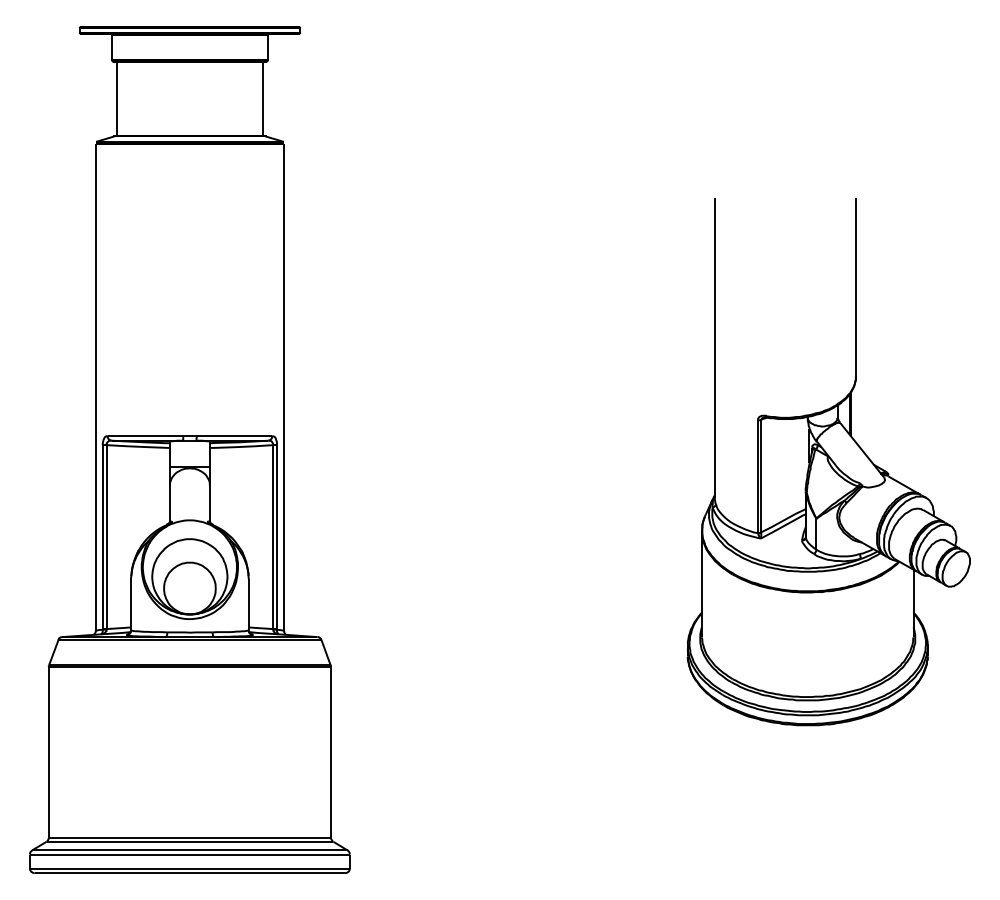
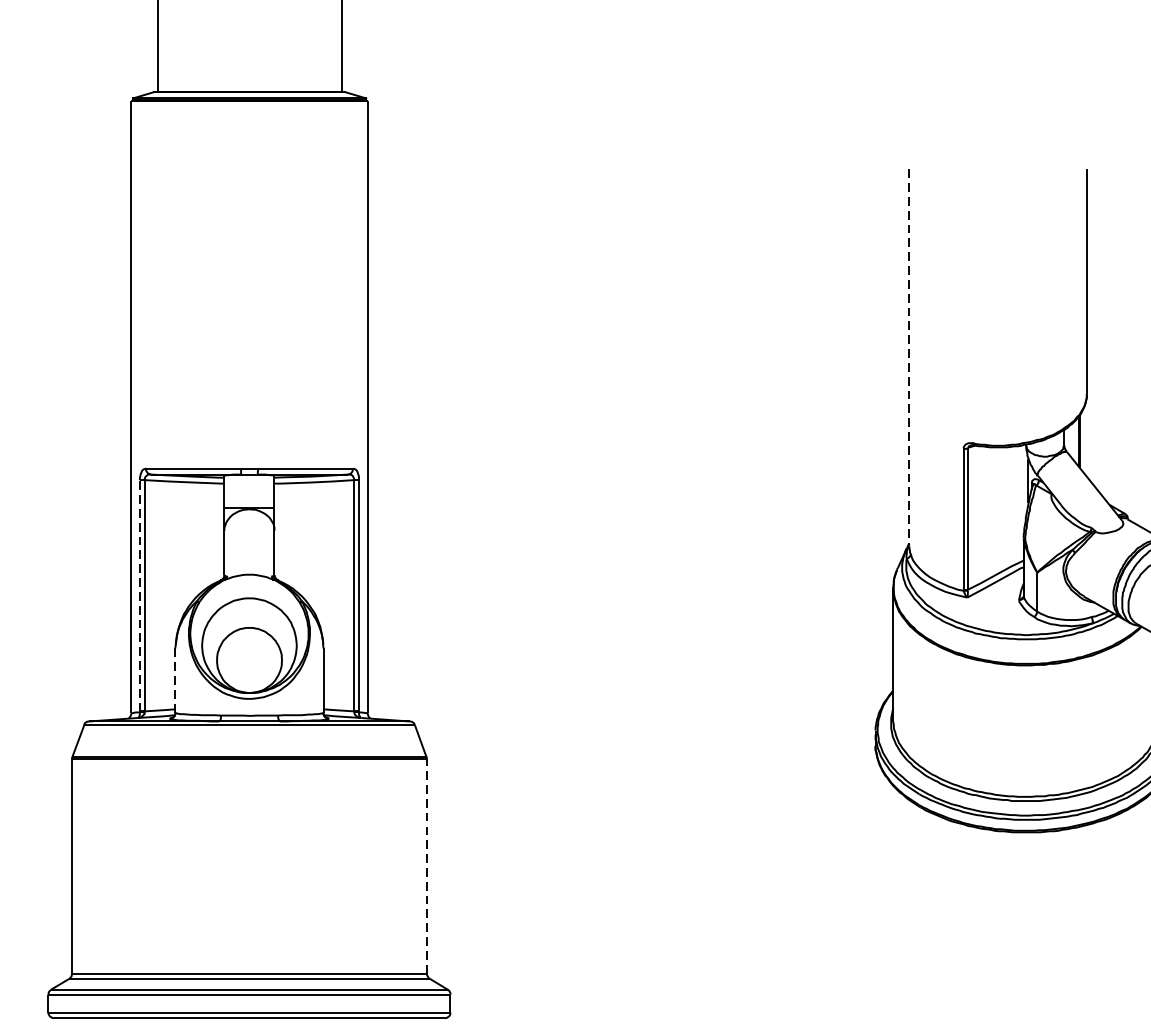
line: (714, 347) -> (909, 357), solid -> dashed
line: (102, 537) -> (139, 596), solid -> dashed
line: (130, 604) -> (174, 680), solid -> dashed
line: (330, 751) -> (426, 865), solid -> dashed

